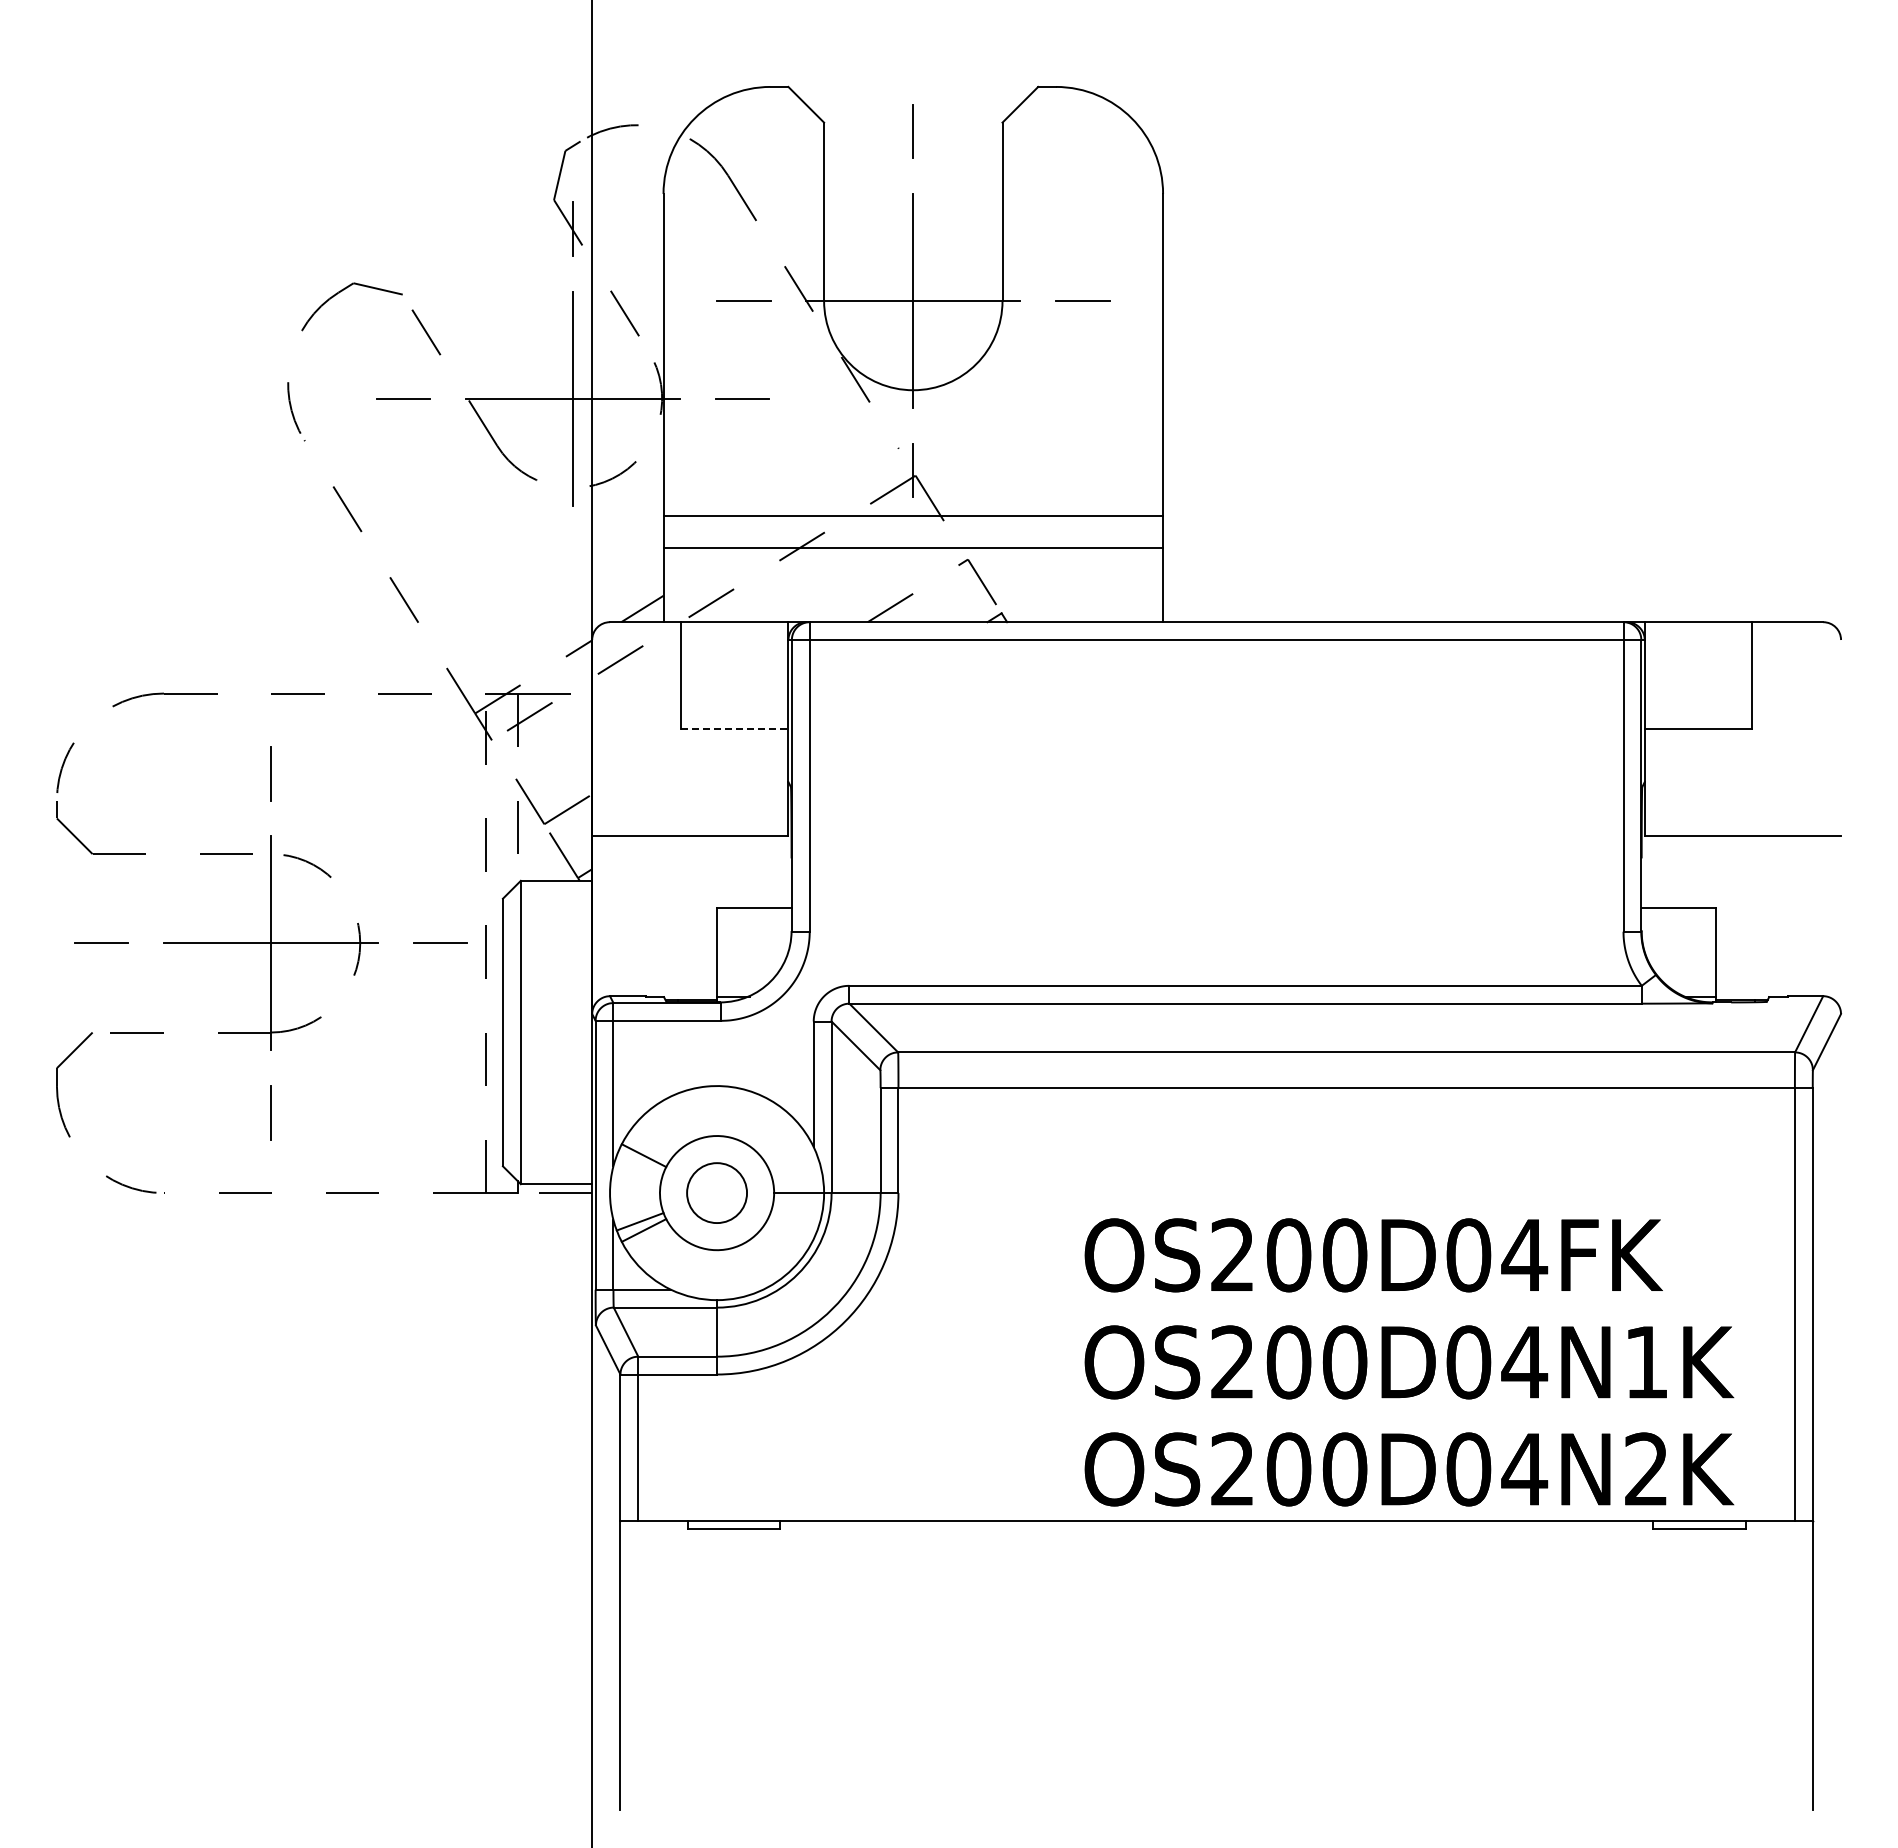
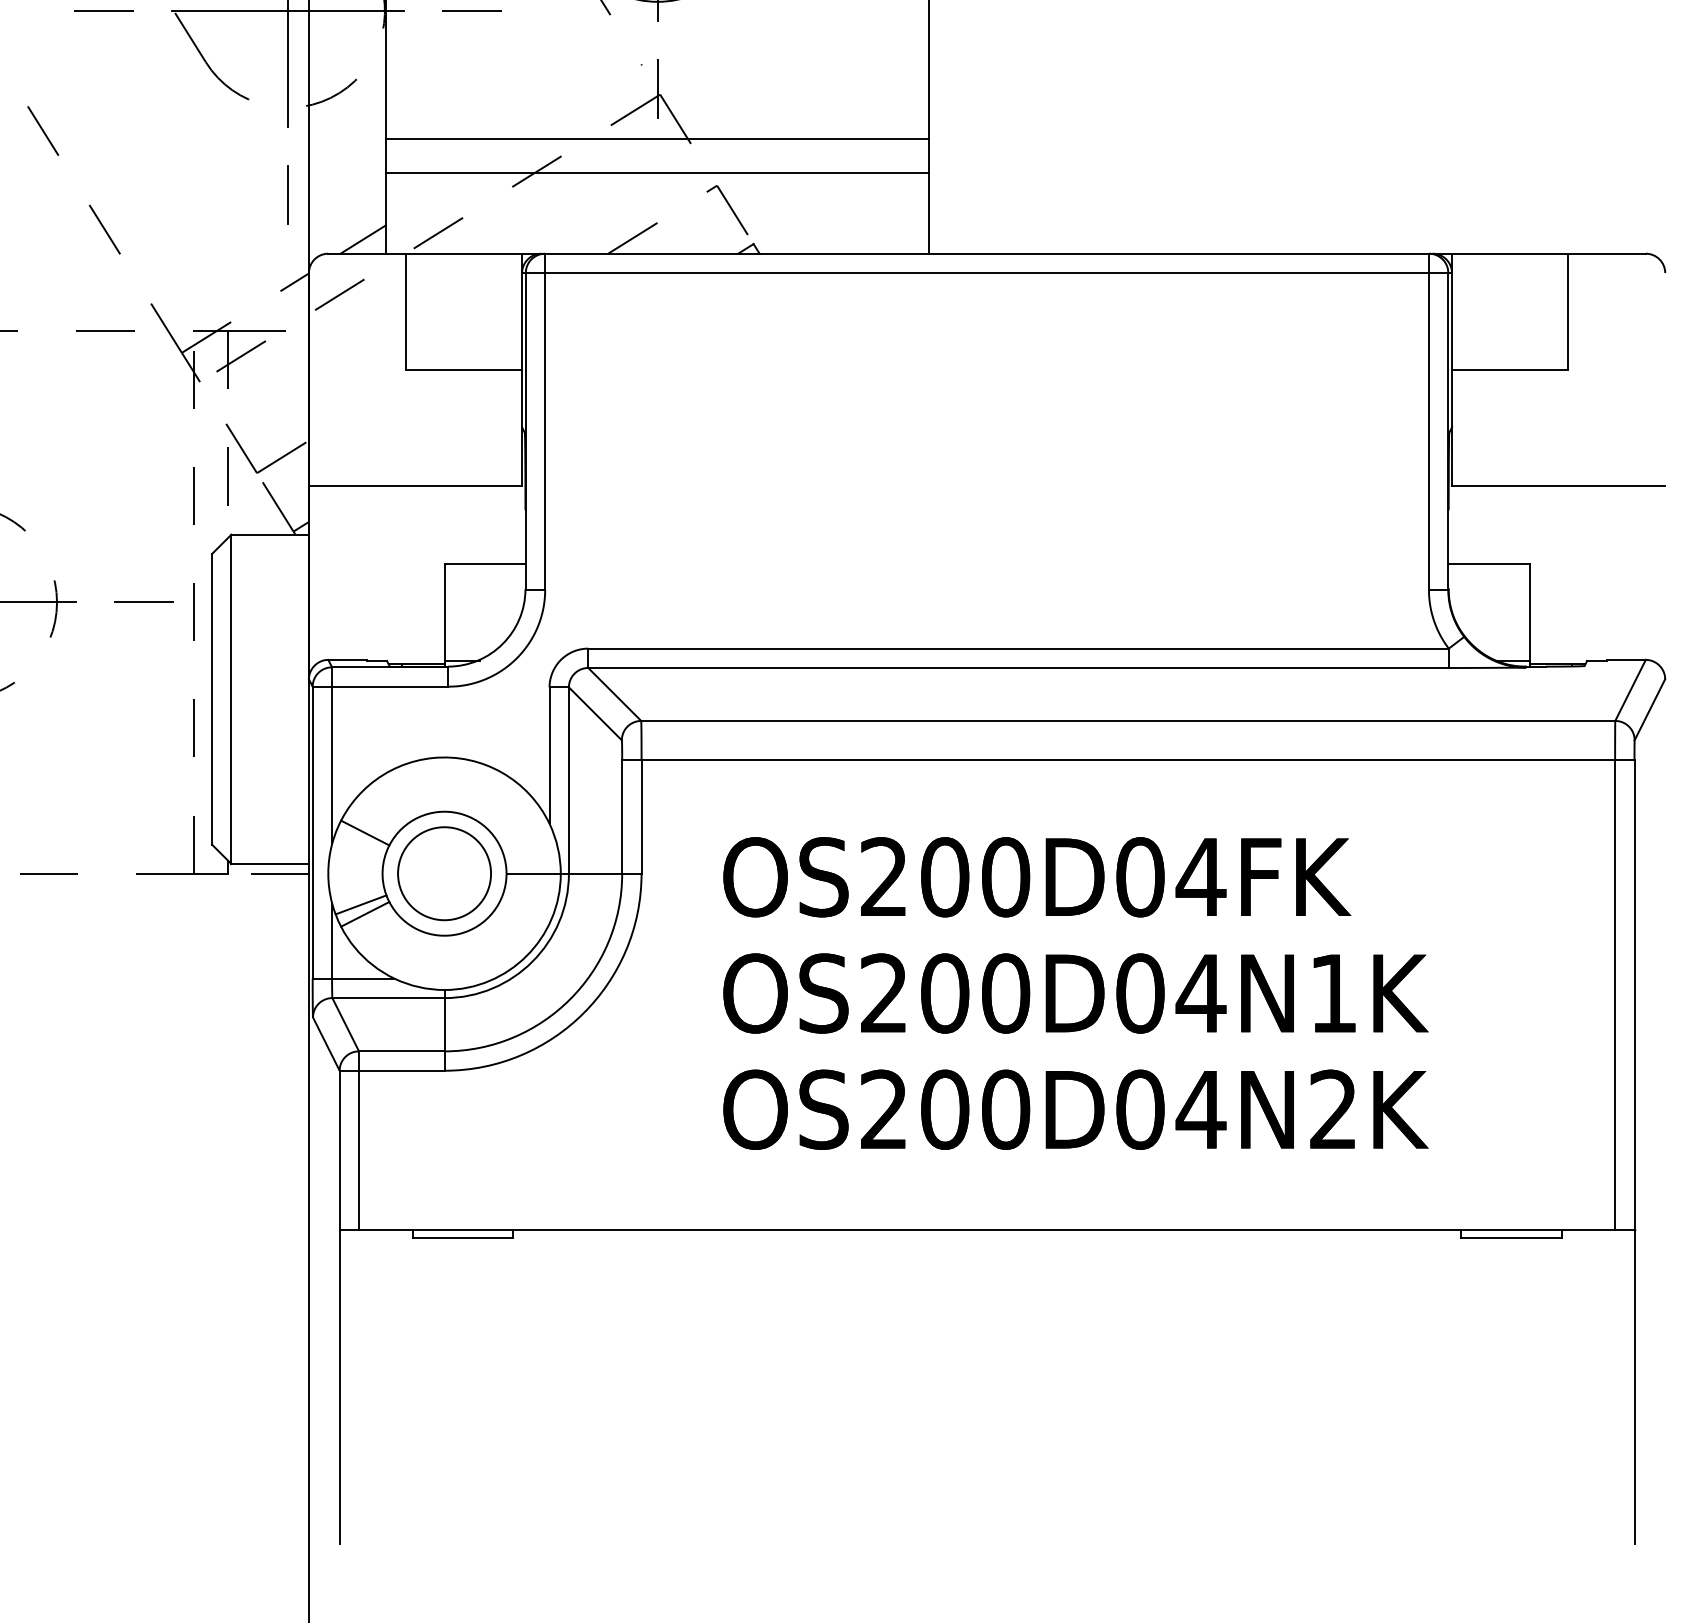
line: (572, 567) -> (287, 194), added
line: (734, 729) -> (463, 370), dashed -> solid
circle: (716, 1192) -> (443, 873), size x1.43
text: (1409, 1362) -> (1075, 993), moved

